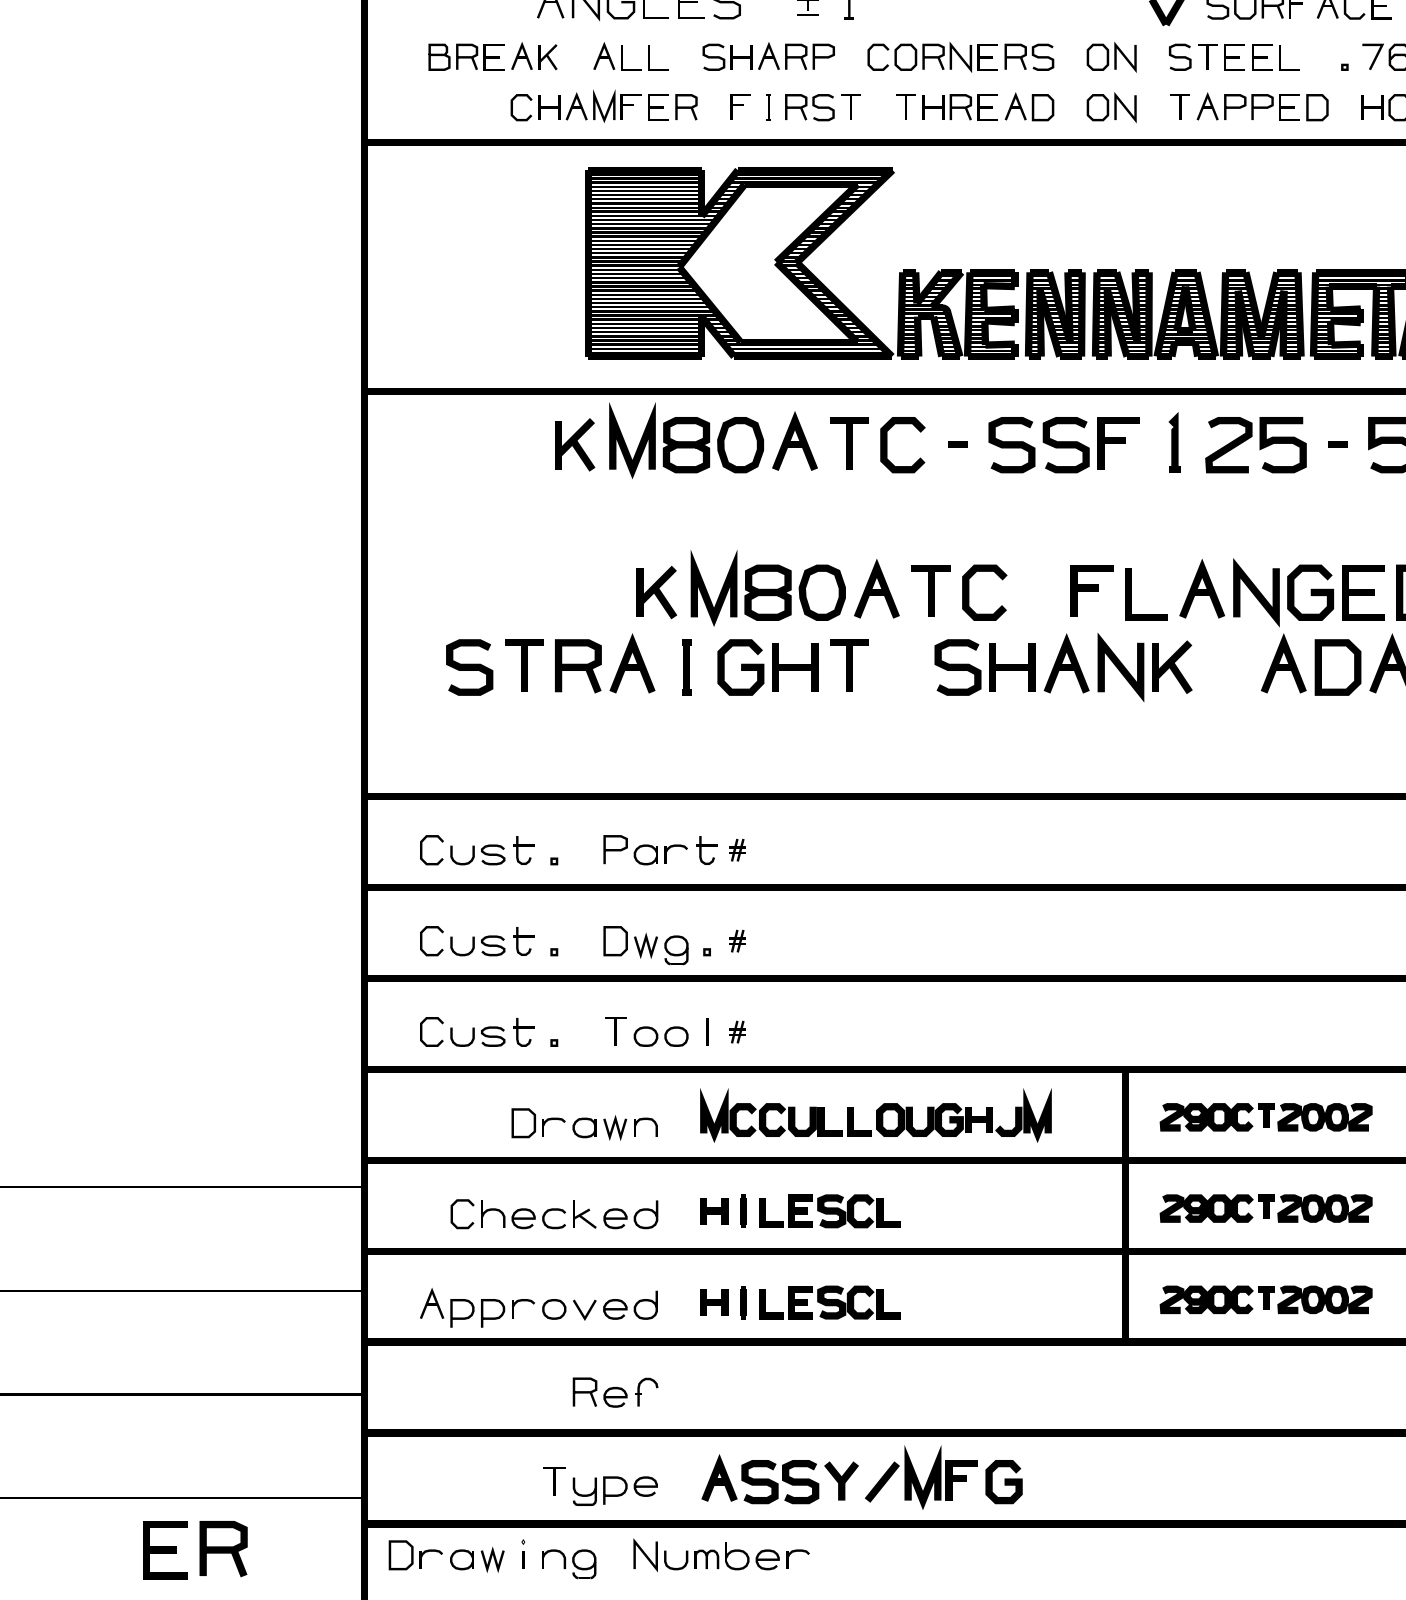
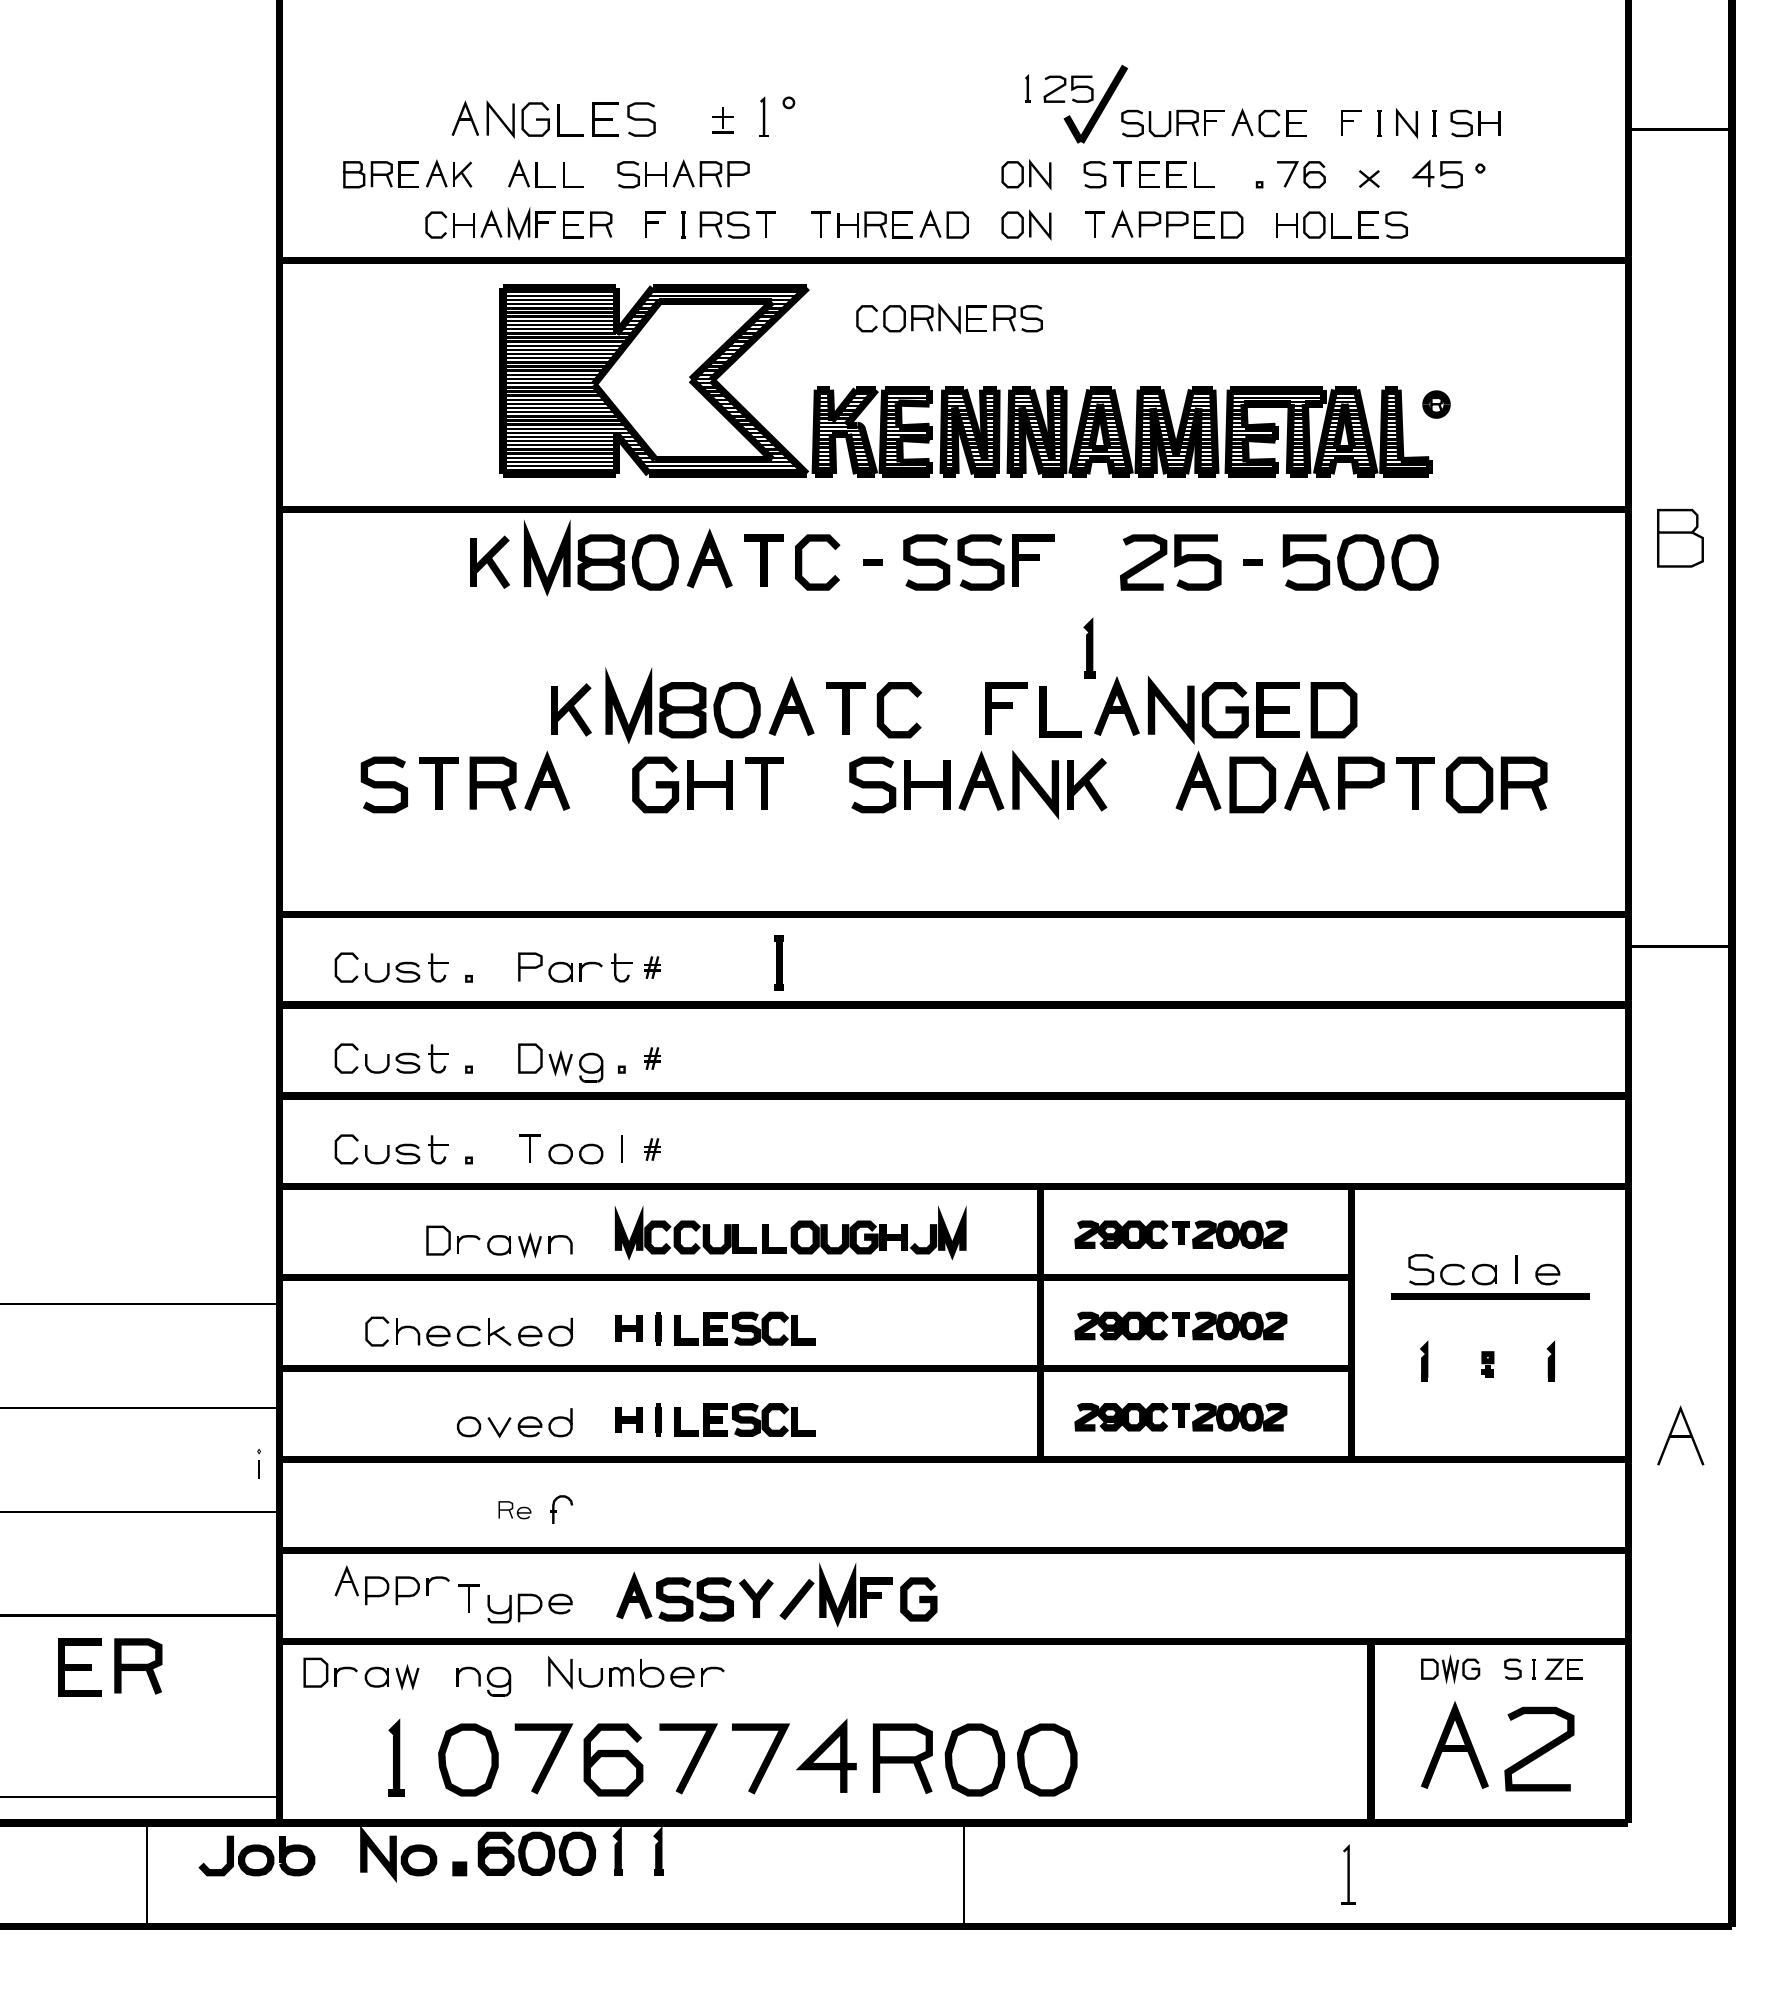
part: (960, 57) -> (949, 318), moved
part: (1174, 442) -> (1089, 647), moved
part: (685, 667) -> (778, 962), moved
part: (476, 1308) -> (391, 1585), moved
part: (599, 1393) -> (514, 1510), size x0.6
part: (522, 1554) -> (258, 1463), moved

